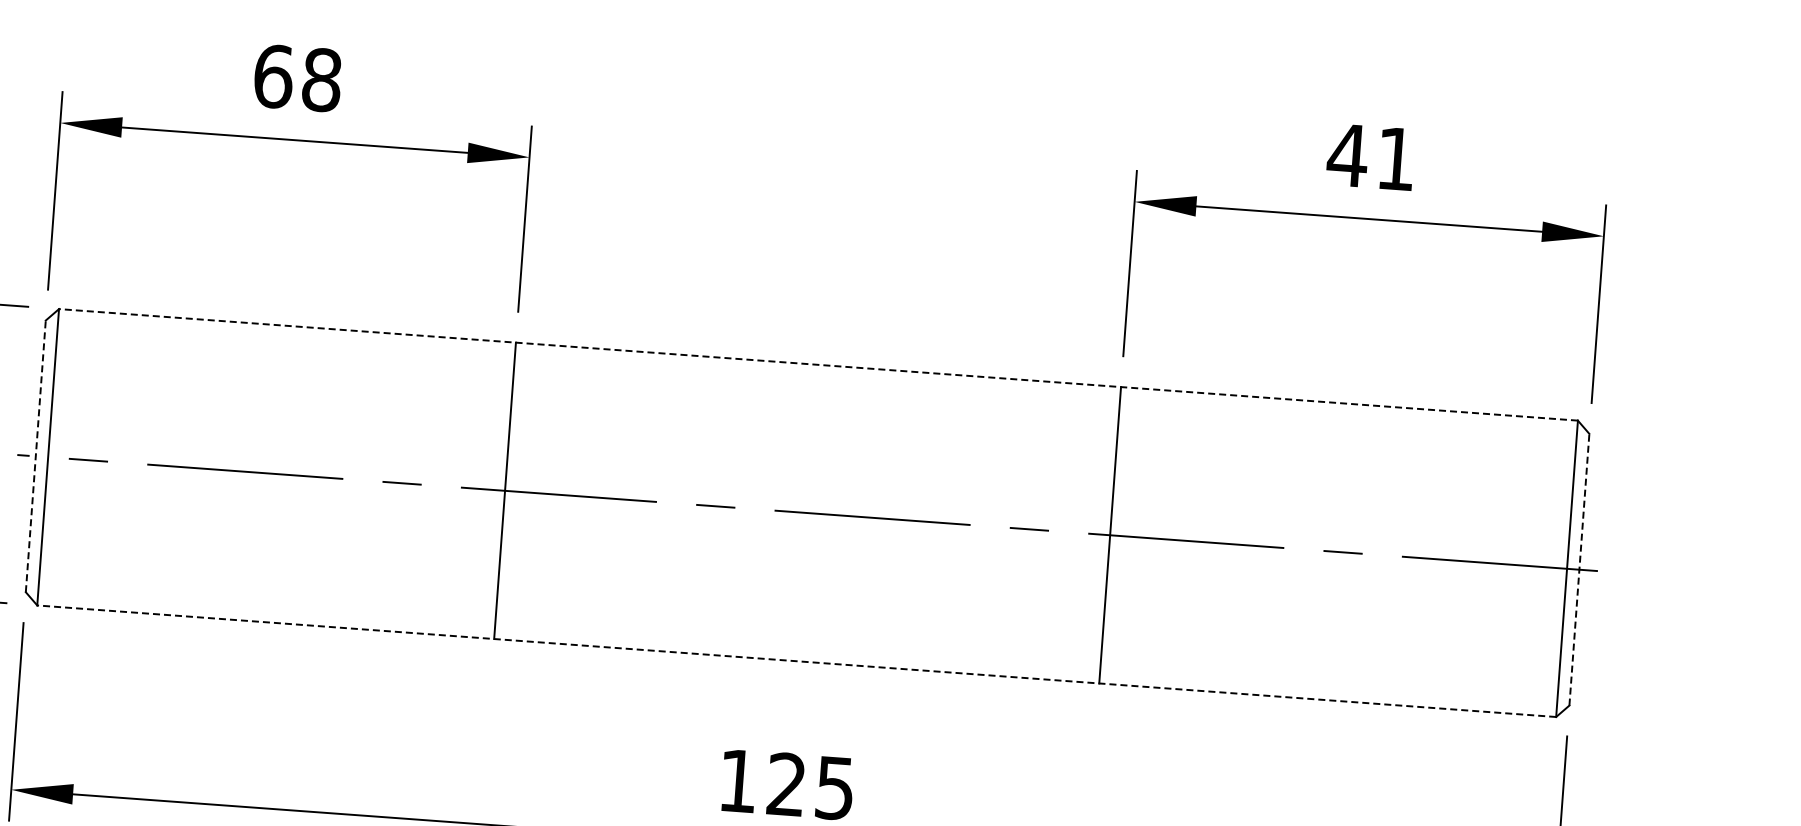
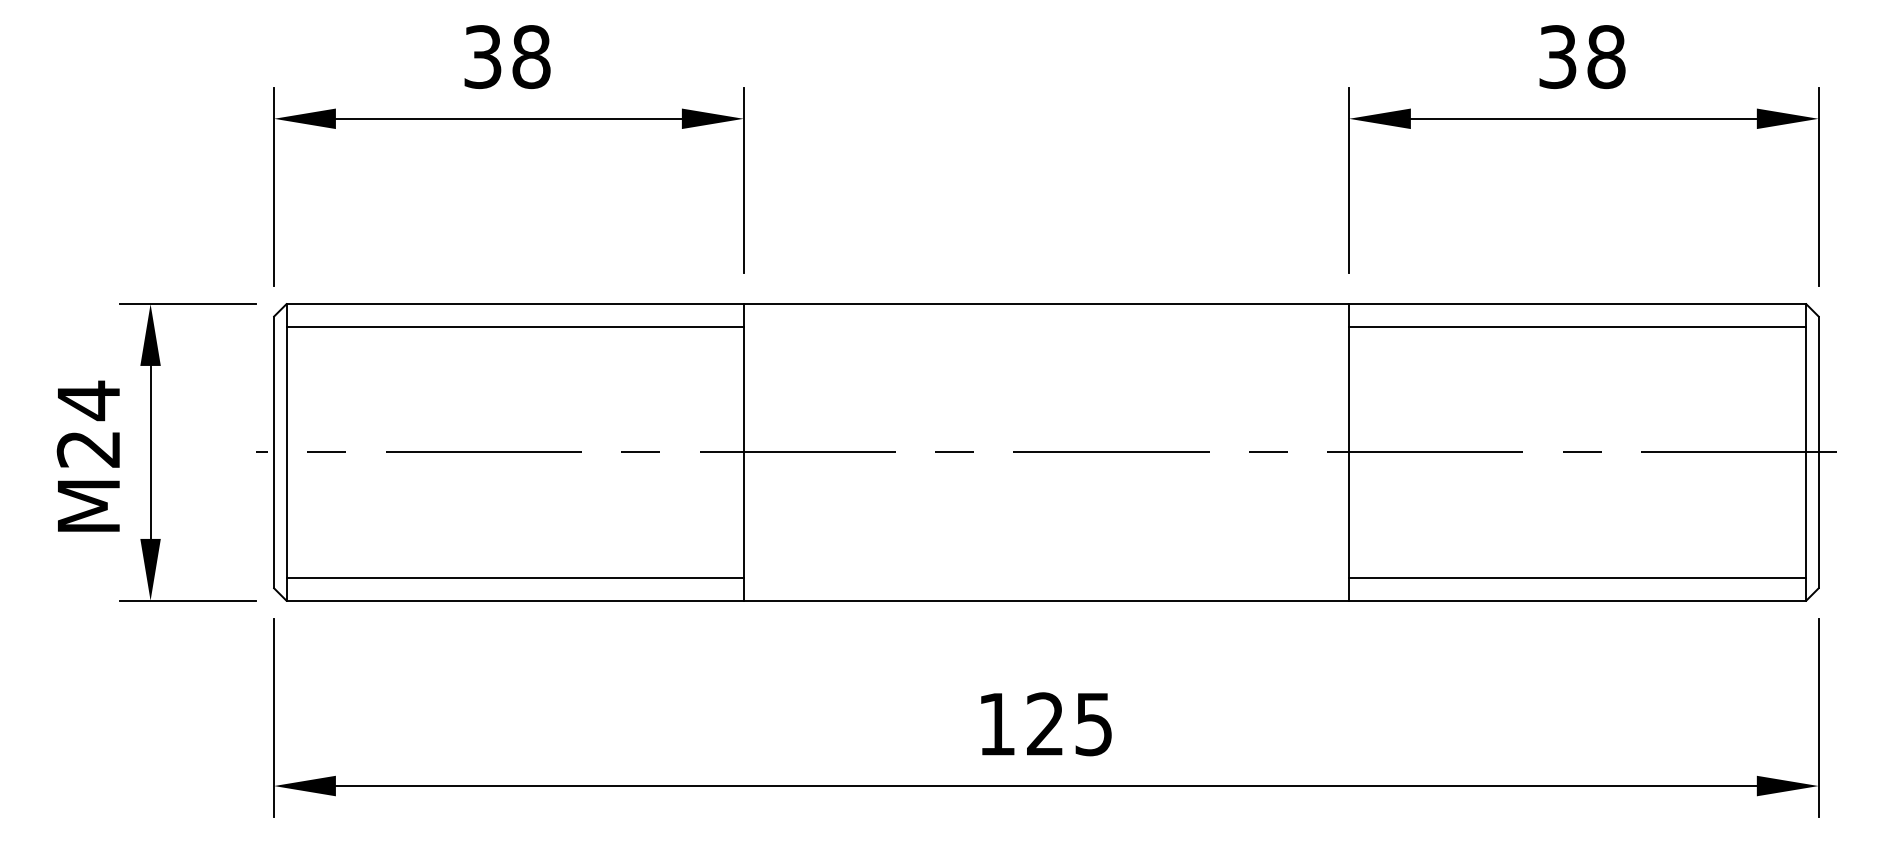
text: (274, 77) -> (483, 57), 68 -> 38
text: (1371, 157) -> (1581, 57), 41 -> 38
line: (285, 348) -> (514, 326), added
line: (818, 365) -> (1046, 304), dashed -> solid
line: (1347, 426) -> (1577, 326), added
line: (36, 456) -> (274, 452), dashed -> solid
line: (1579, 569) -> (1818, 452), dashed -> solid
line: (266, 600) -> (514, 578), added
line: (796, 661) -> (1046, 600), dashed -> solid
line: (1329, 678) -> (1577, 578), added

